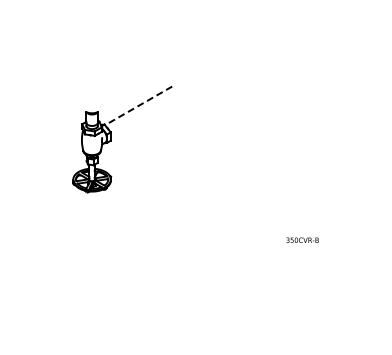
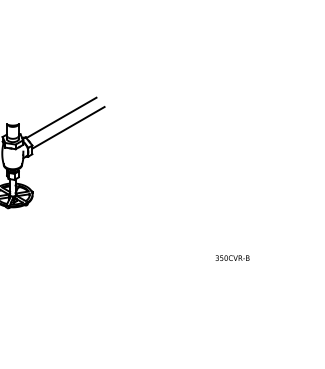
line: (138, 105) -> (61, 117), dashed -> solid
line: (144, 115) -> (67, 127), added

